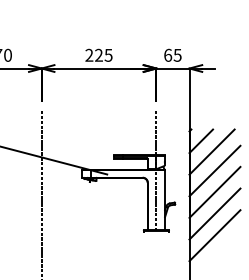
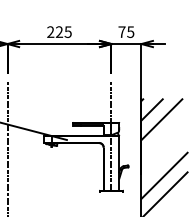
text: (168, 54) -> (122, 31), 65 -> 75
line: (214, 170) -> (164, 136), removed
line: (214, 191) -> (164, 155), removed

